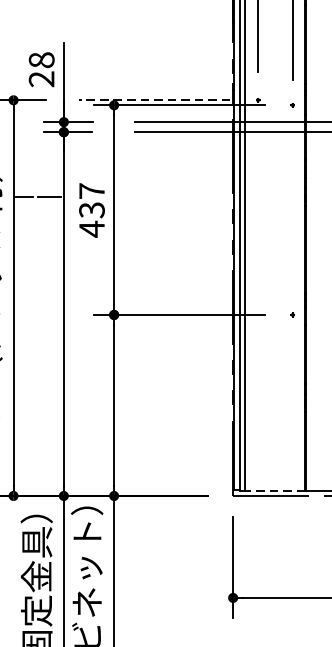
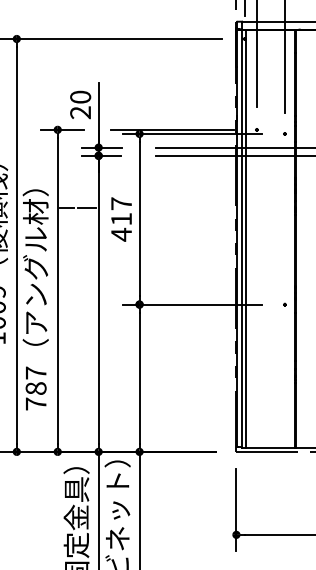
text: (41, 59) -> (80, 96), 28 -> 20
line: (154, 99) -> (172, 129), dashed -> solid
text: (91, 210) -> (121, 219), 437 -> 417
line: (274, 490) -> (270, 447), dashed -> solid

